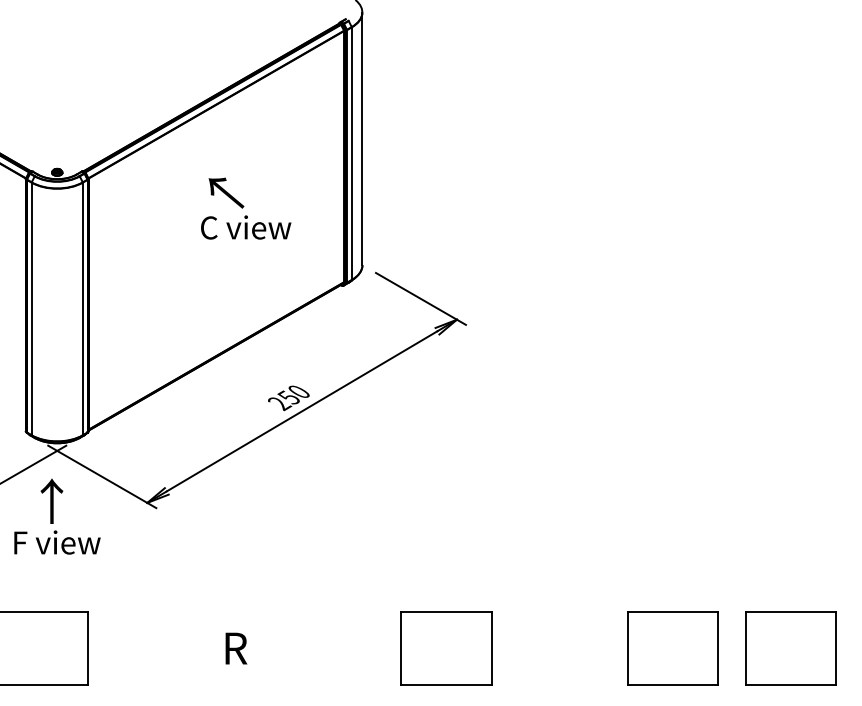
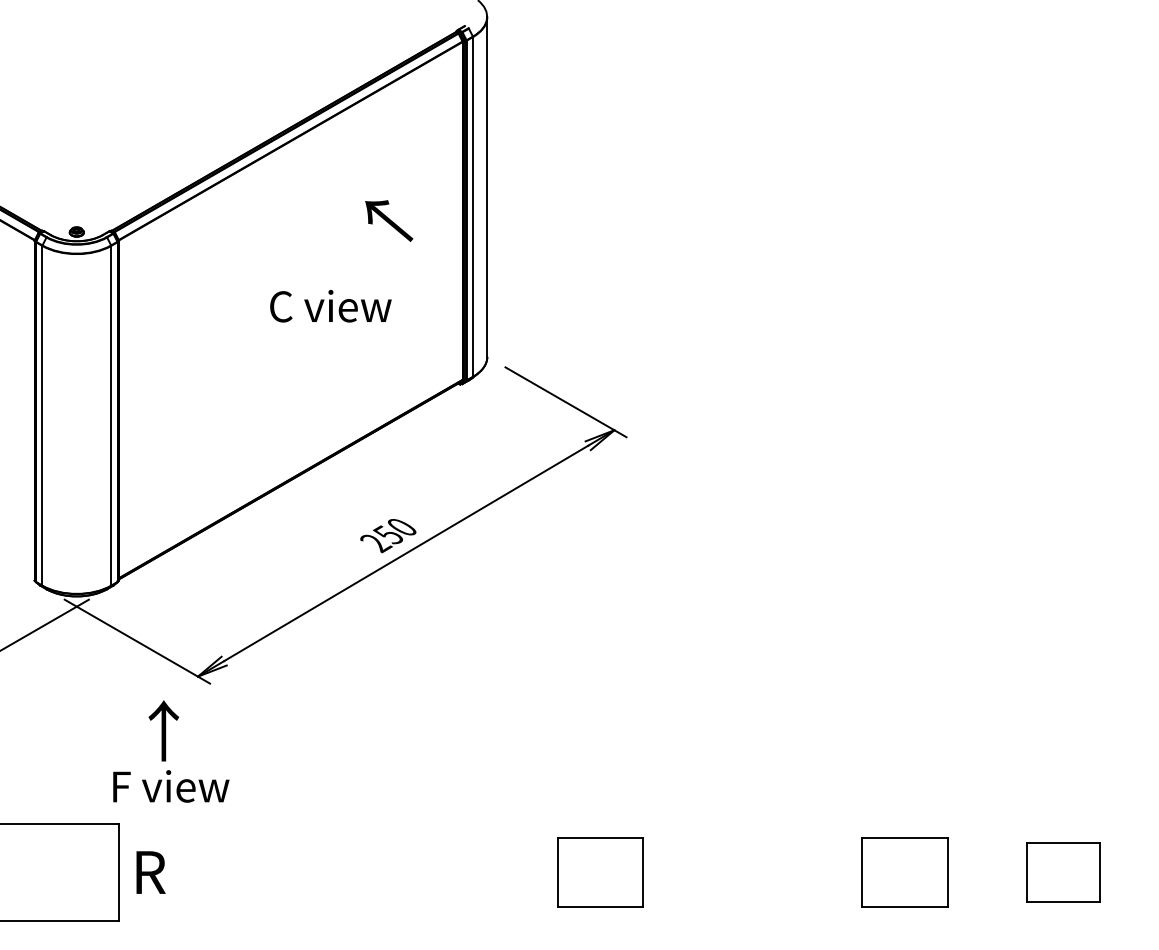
text: (226, 192) -> (389, 220), moved
text: (57, 516) -> (171, 751), moved
text: (236, 648) -> (151, 872), moved
part: (446, 648) -> (600, 872), size x0.7
part: (672, 648) -> (904, 872), size x0.7
part: (790, 648) -> (1063, 872), size x0.6

